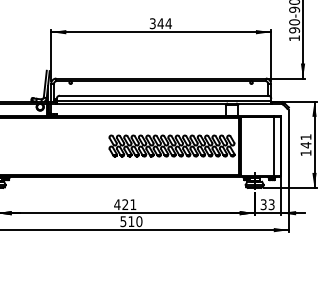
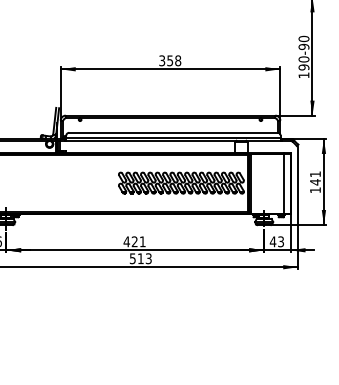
text: (164, 23) -> (173, 60), 344 -> 358
text: (263, 204) -> (272, 241), 33 -> 43
text: (139, 221) -> (148, 258), 510 -> 513

